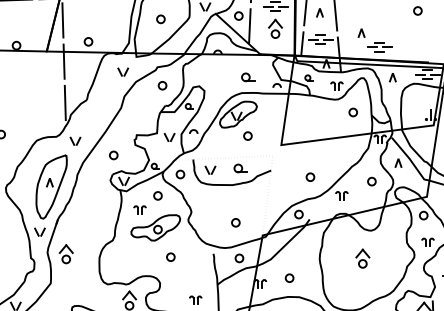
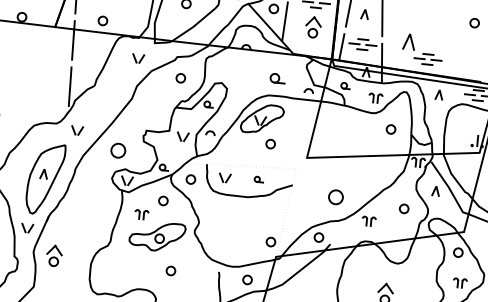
part: (361, 32) -> (409, 40), size x1.6
part: (113, 155) -> (118, 150), size x1.6
part: (240, 168) -> (258, 179), size x0.6
part: (310, 176) -> (336, 196), size x1.6
part: (235, 222) -> (270, 241), moved

